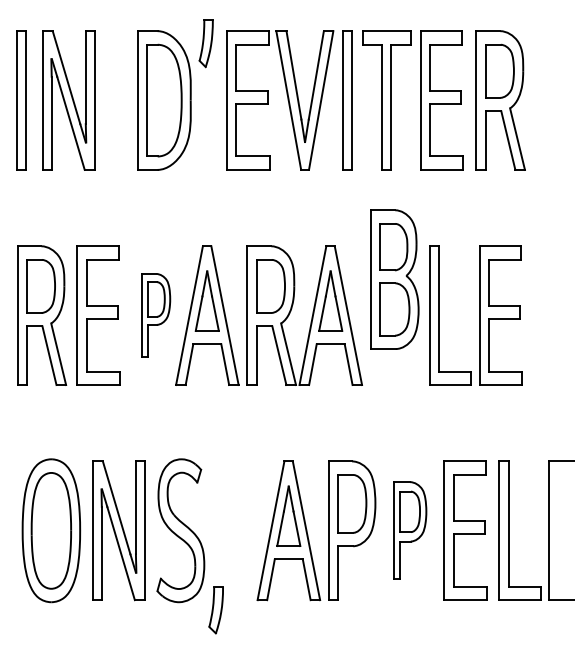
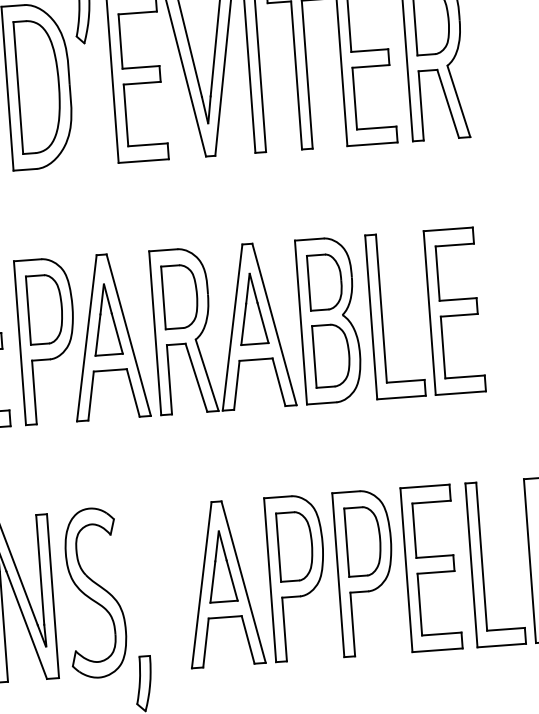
part: (394, 279) -> (328, 320), moved
part: (156, 315) -> (47, 340), size x1.67
part: (410, 530) -> (366, 572), size x1.43

